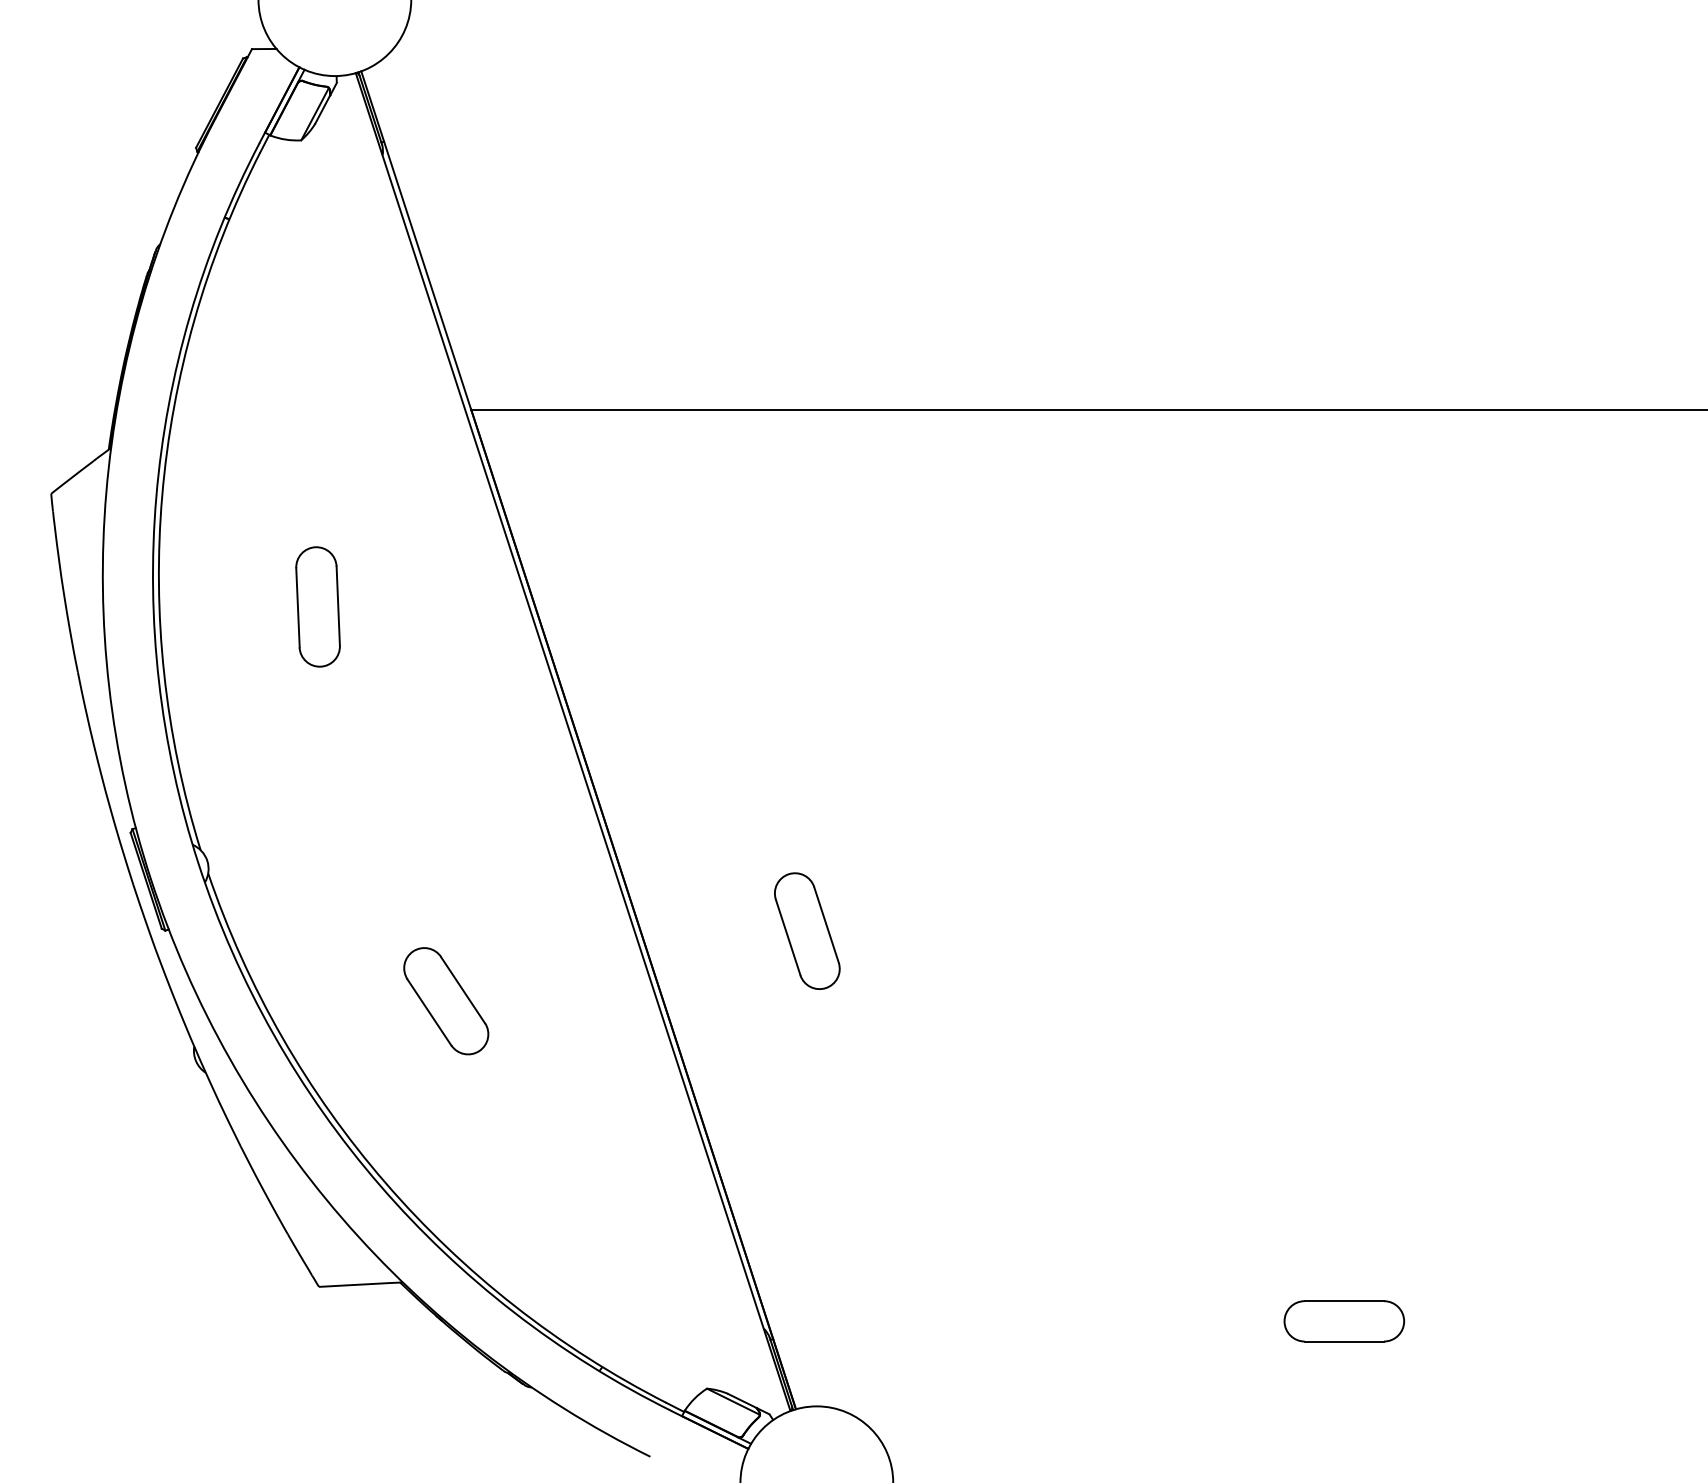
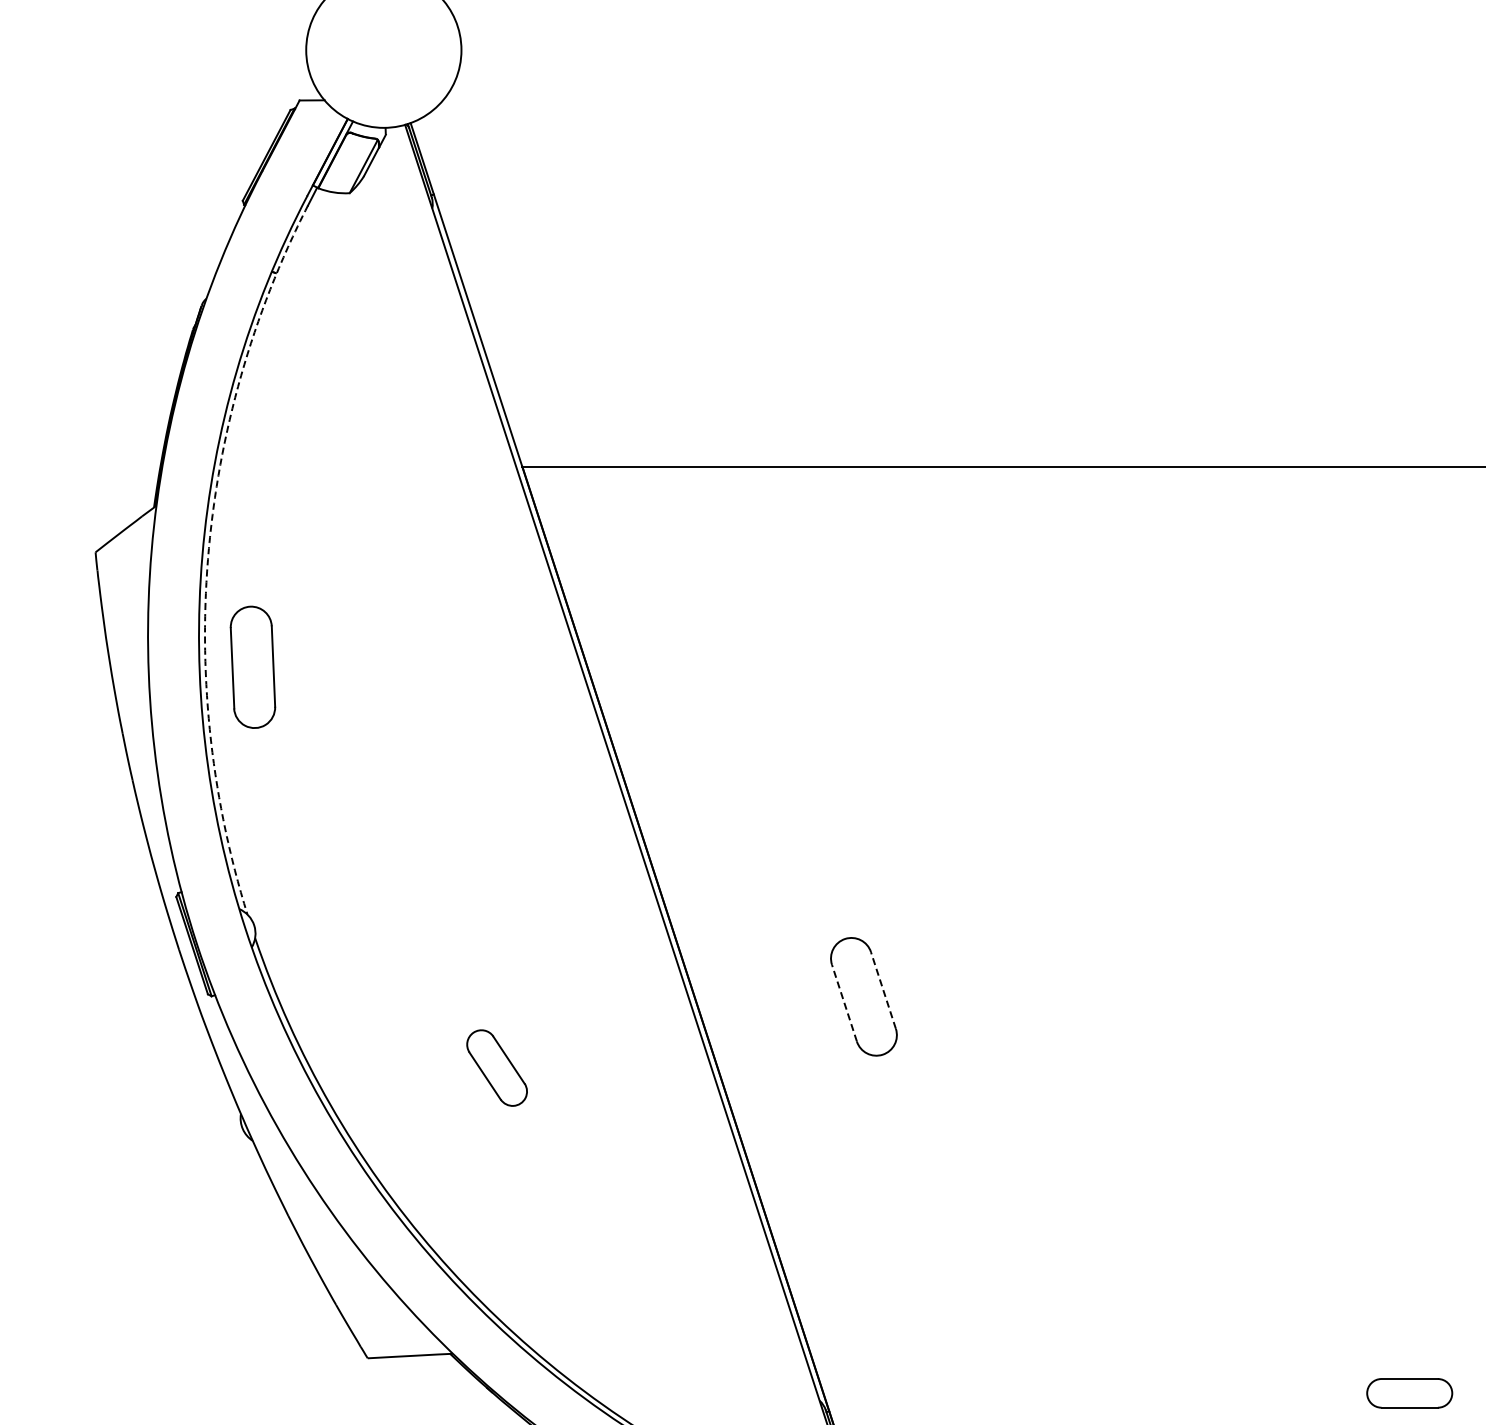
arc: (162, 495) -> (208, 554), solid -> dashed
part: (317, 606) -> (252, 666), moved
line: (826, 924) -> (883, 990), solid -> dashed
line: (788, 937) -> (844, 1003), solid -> dashed
part: (446, 1001) -> (497, 1068), size x0.7
part: (1344, 1321) -> (1409, 1393), size x0.7

